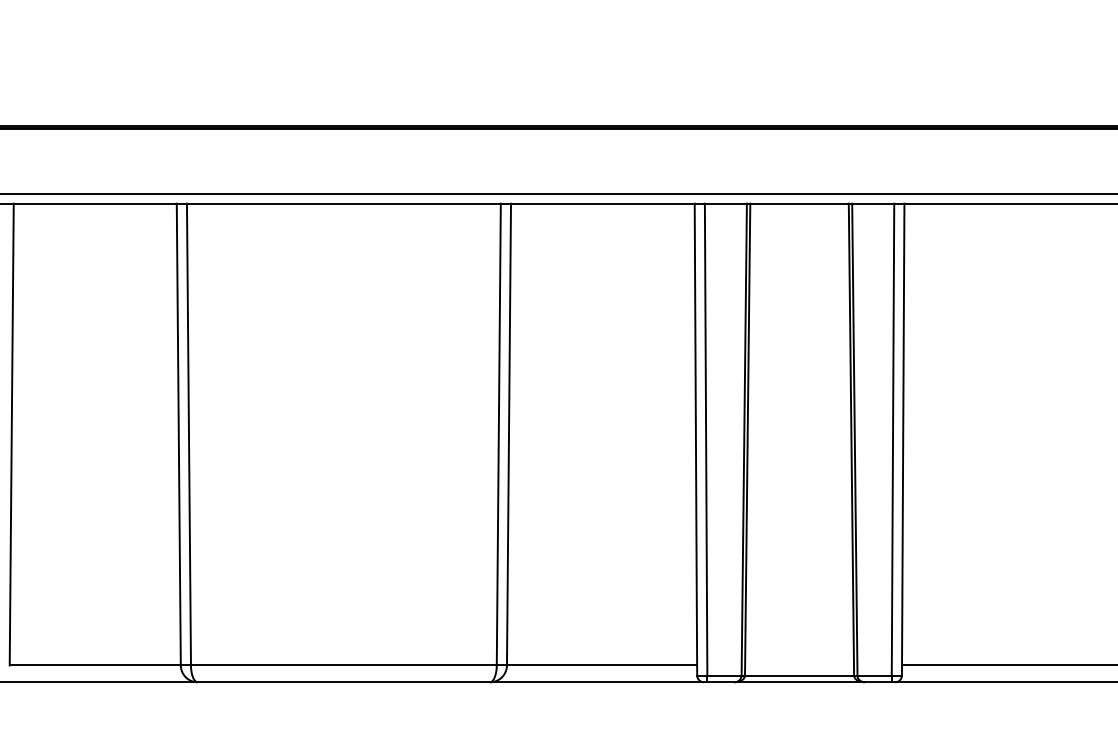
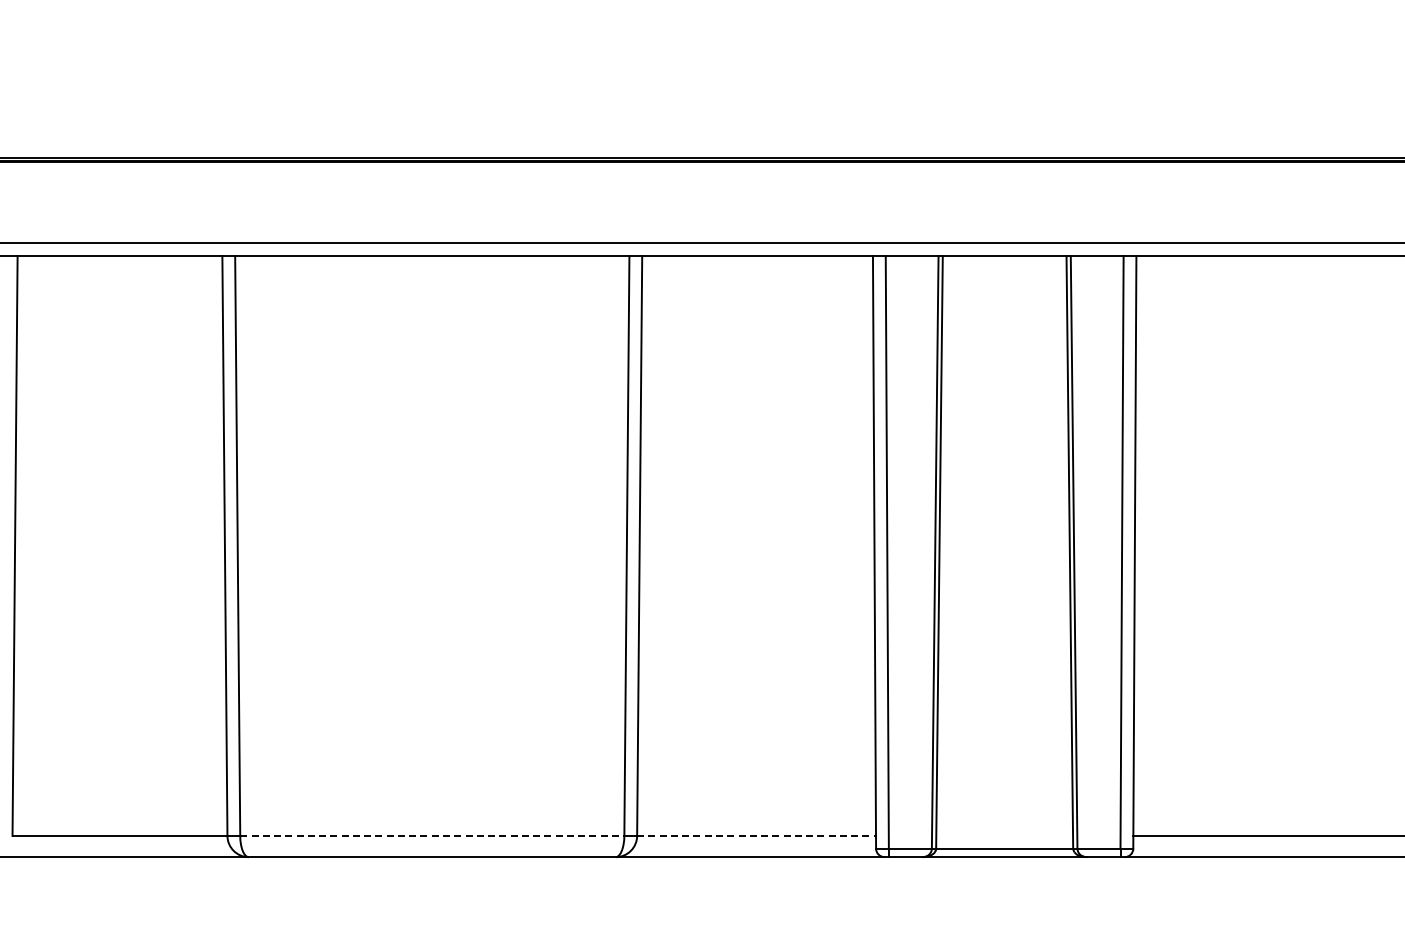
line: (344, 665) -> (432, 835), solid -> dashed
line: (602, 665) -> (757, 835), solid -> dashed

